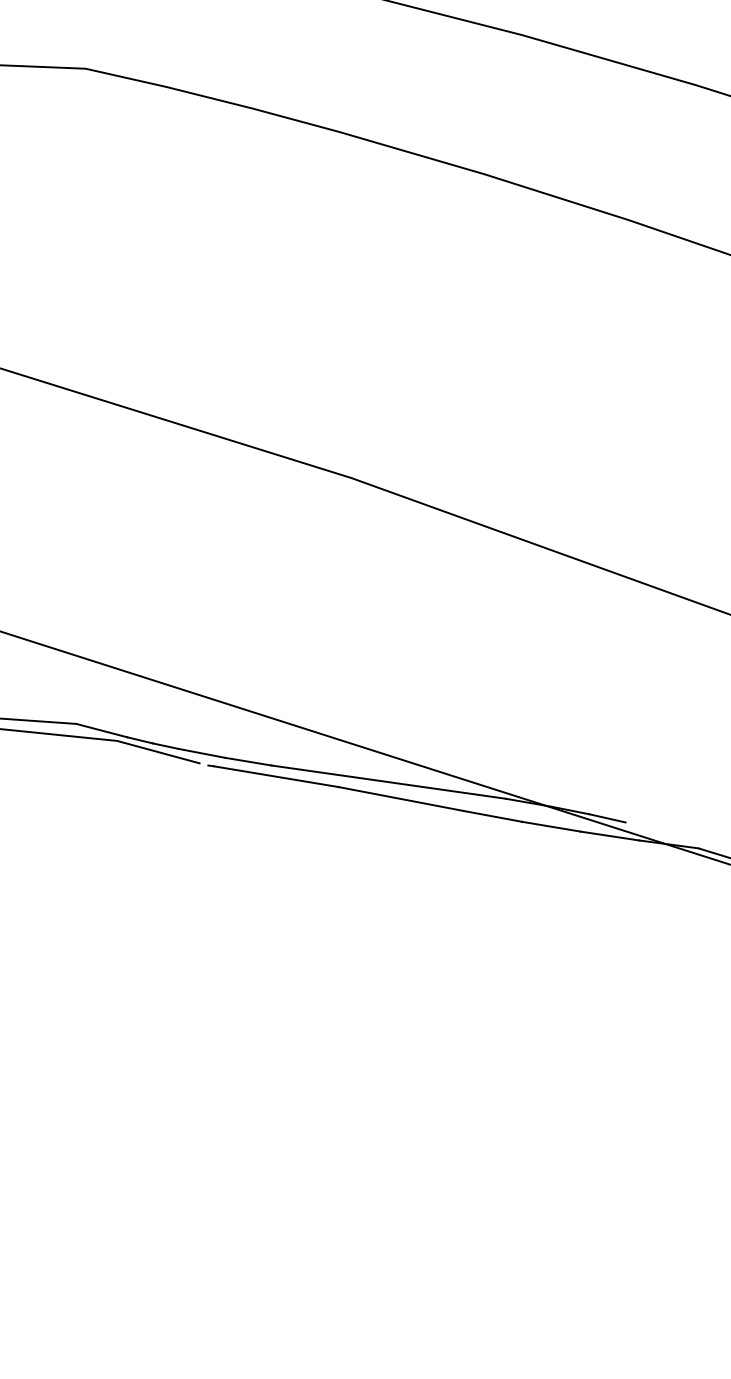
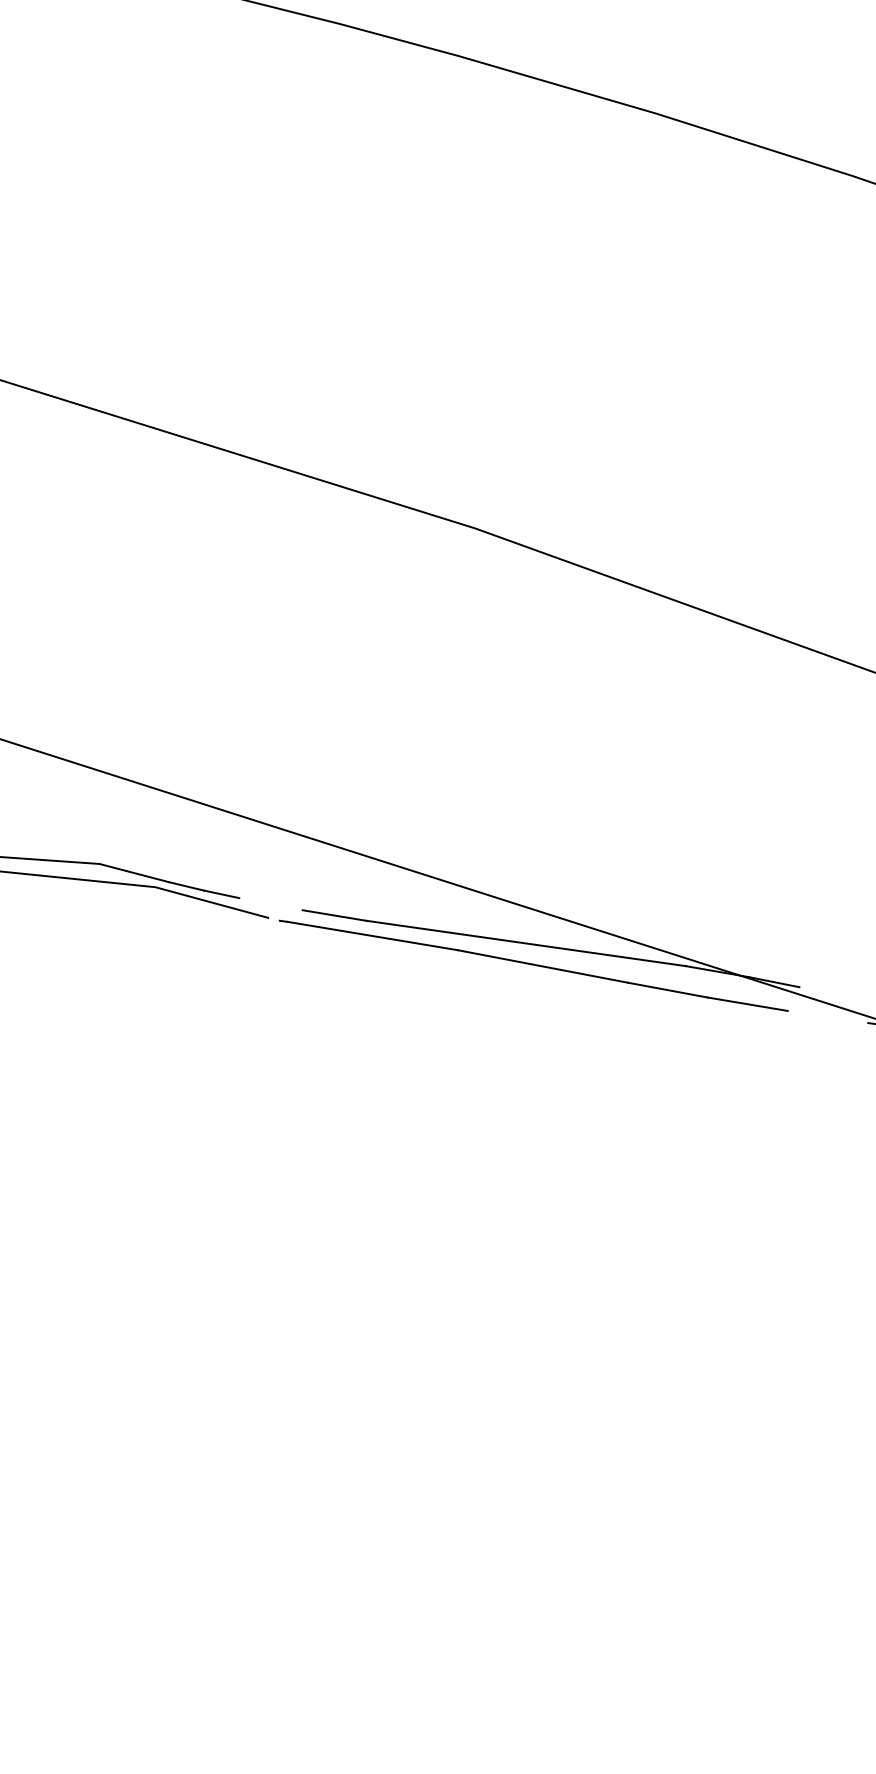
line: (201, 752) -> (270, 902), removed
line: (607, 818) -> (824, 993), removed
line: (609, 835) -> (827, 1016), removed

